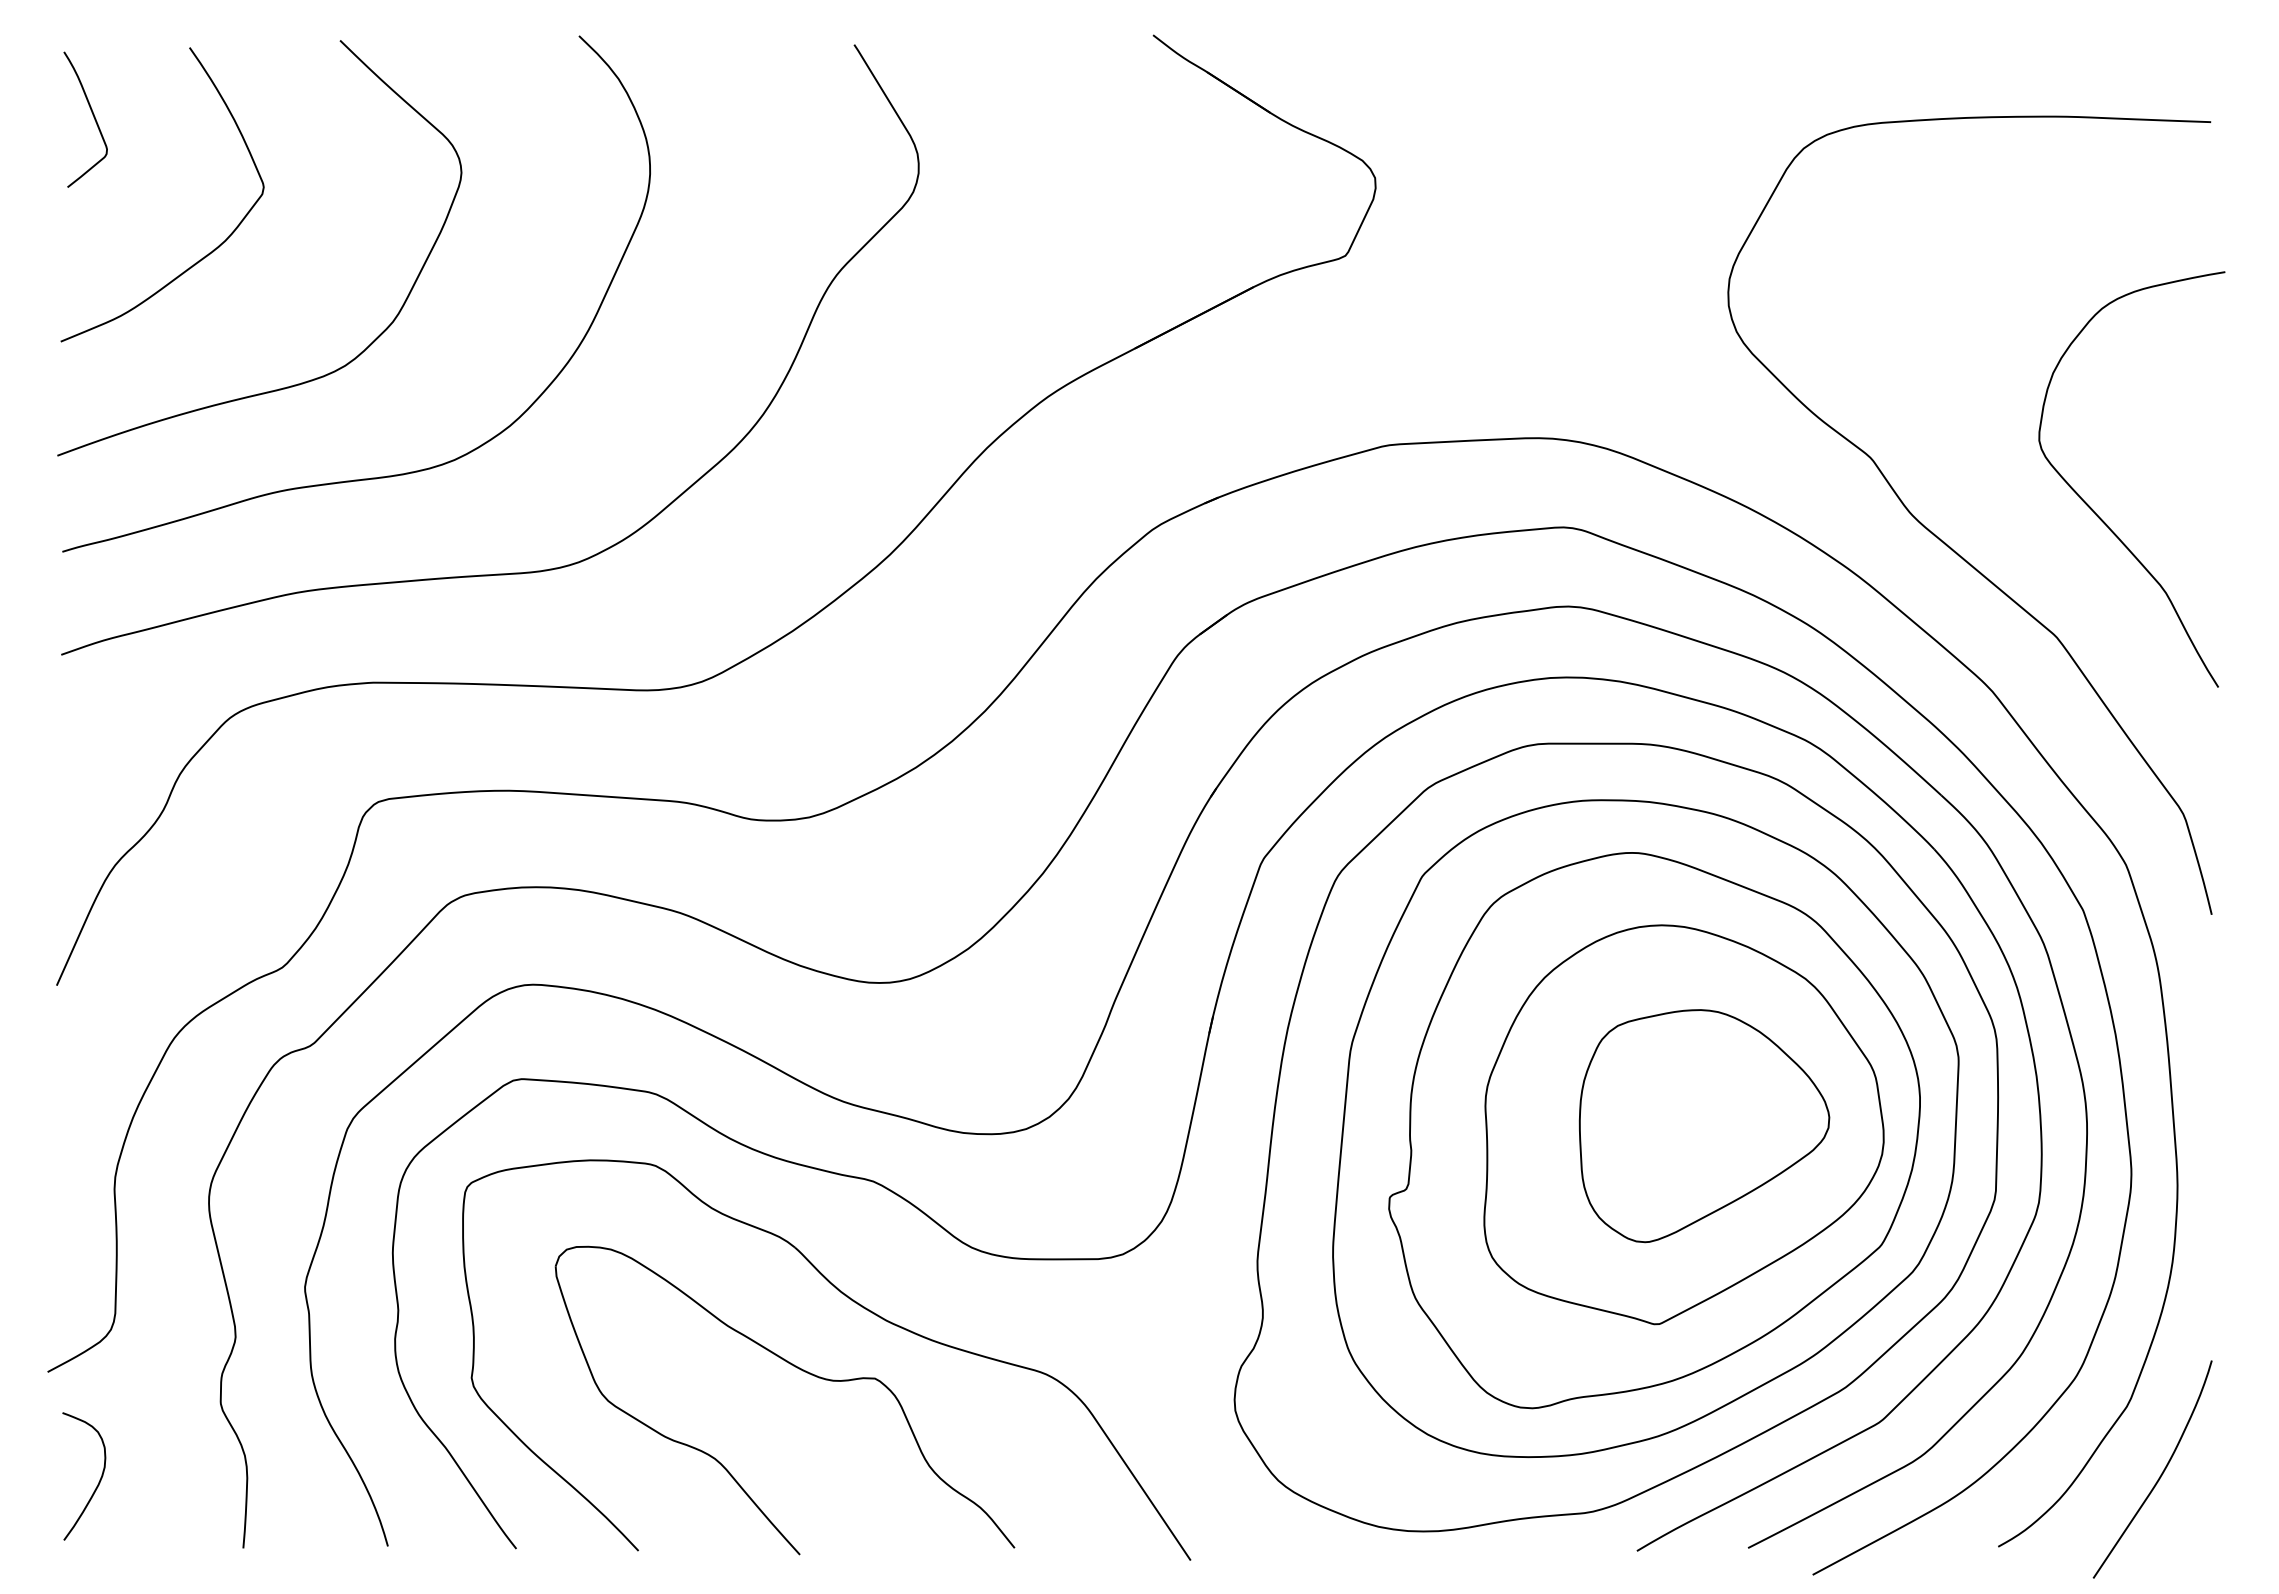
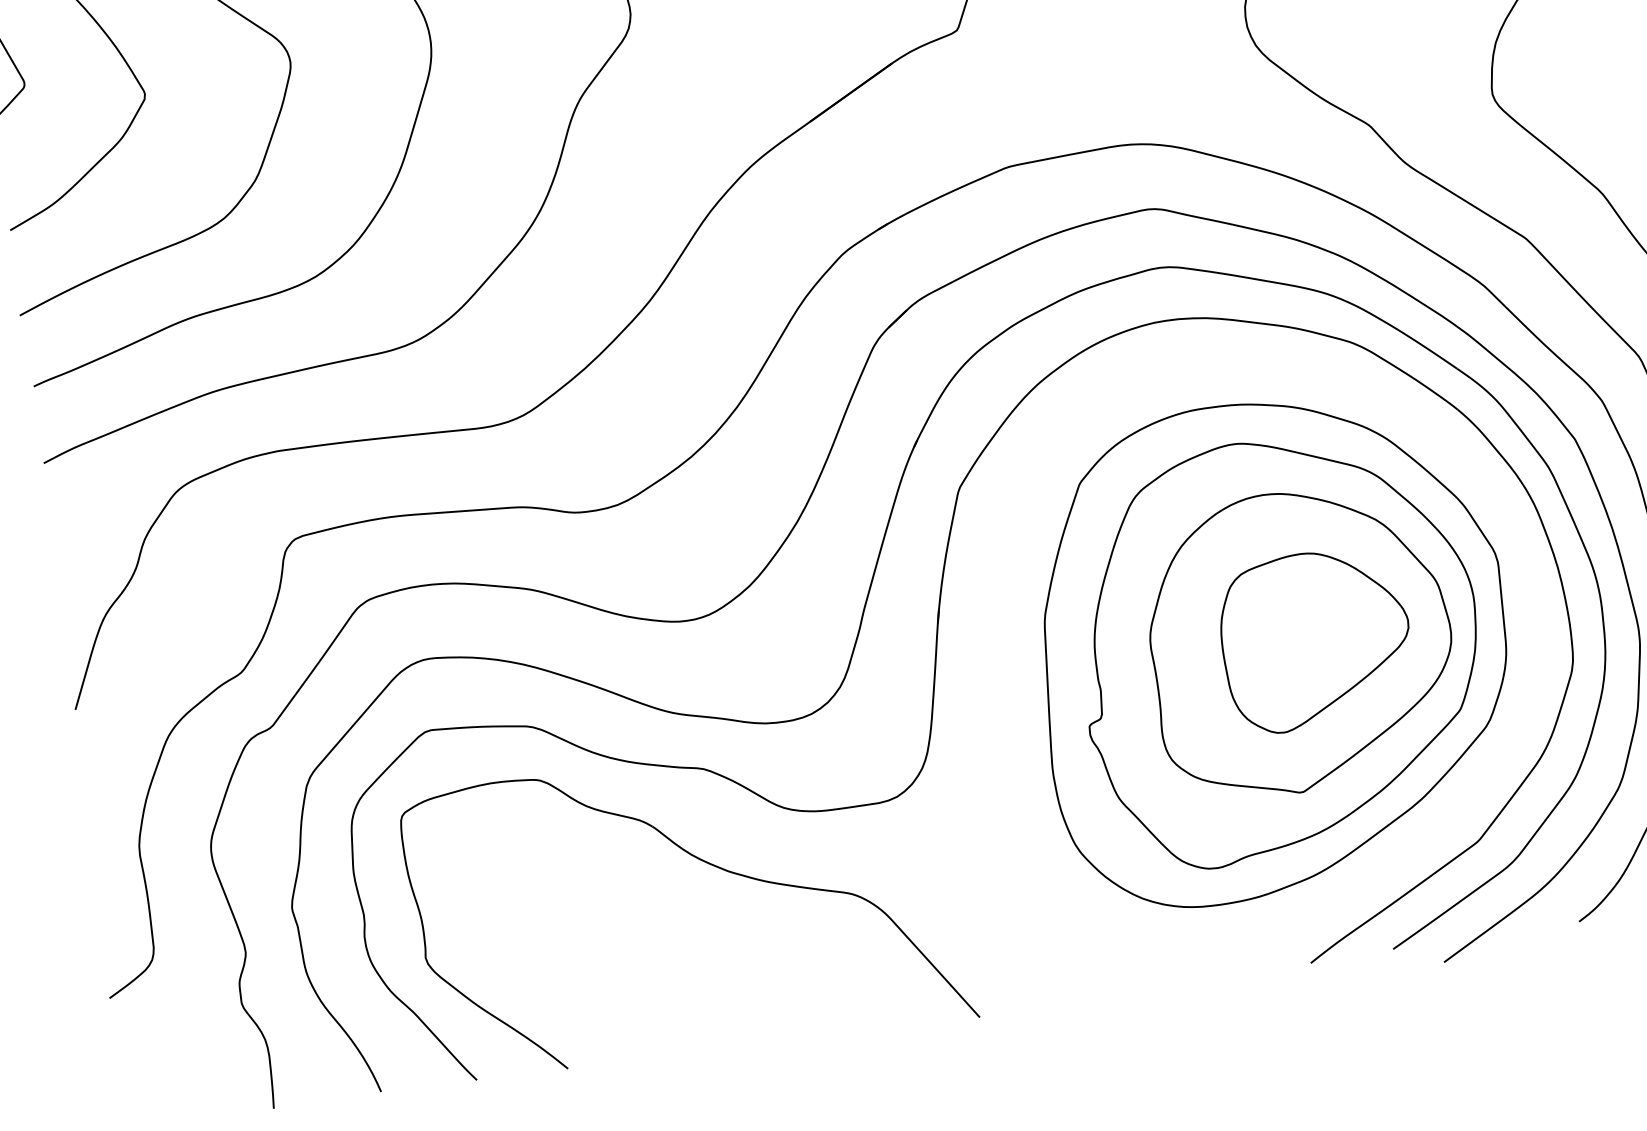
part: (1615, 1137) -> (1251, 657), removed
part: (800, 1370) -> (669, 917), removed
curve: (98, 1482) -> (159, 1075), removed

